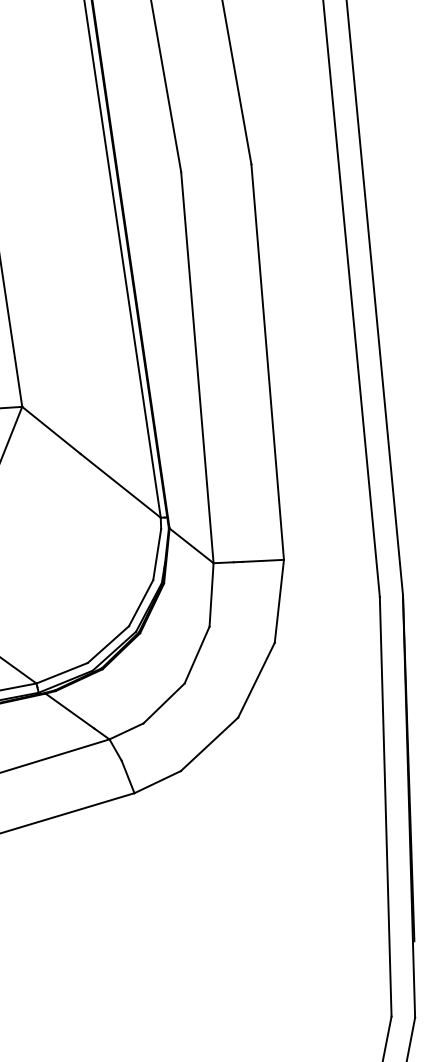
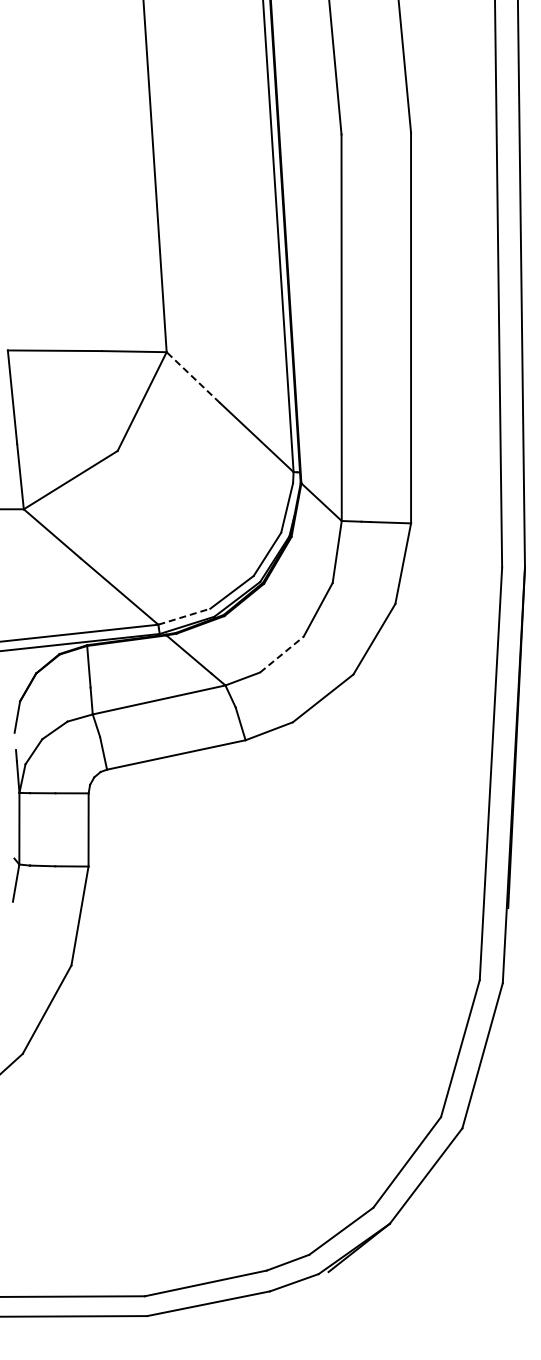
line: (51, 430) -> (193, 377), solid -> dashed
line: (62, 672) -> (184, 616), solid -> dashed
line: (164, 703) -> (282, 654), solid -> dashed

